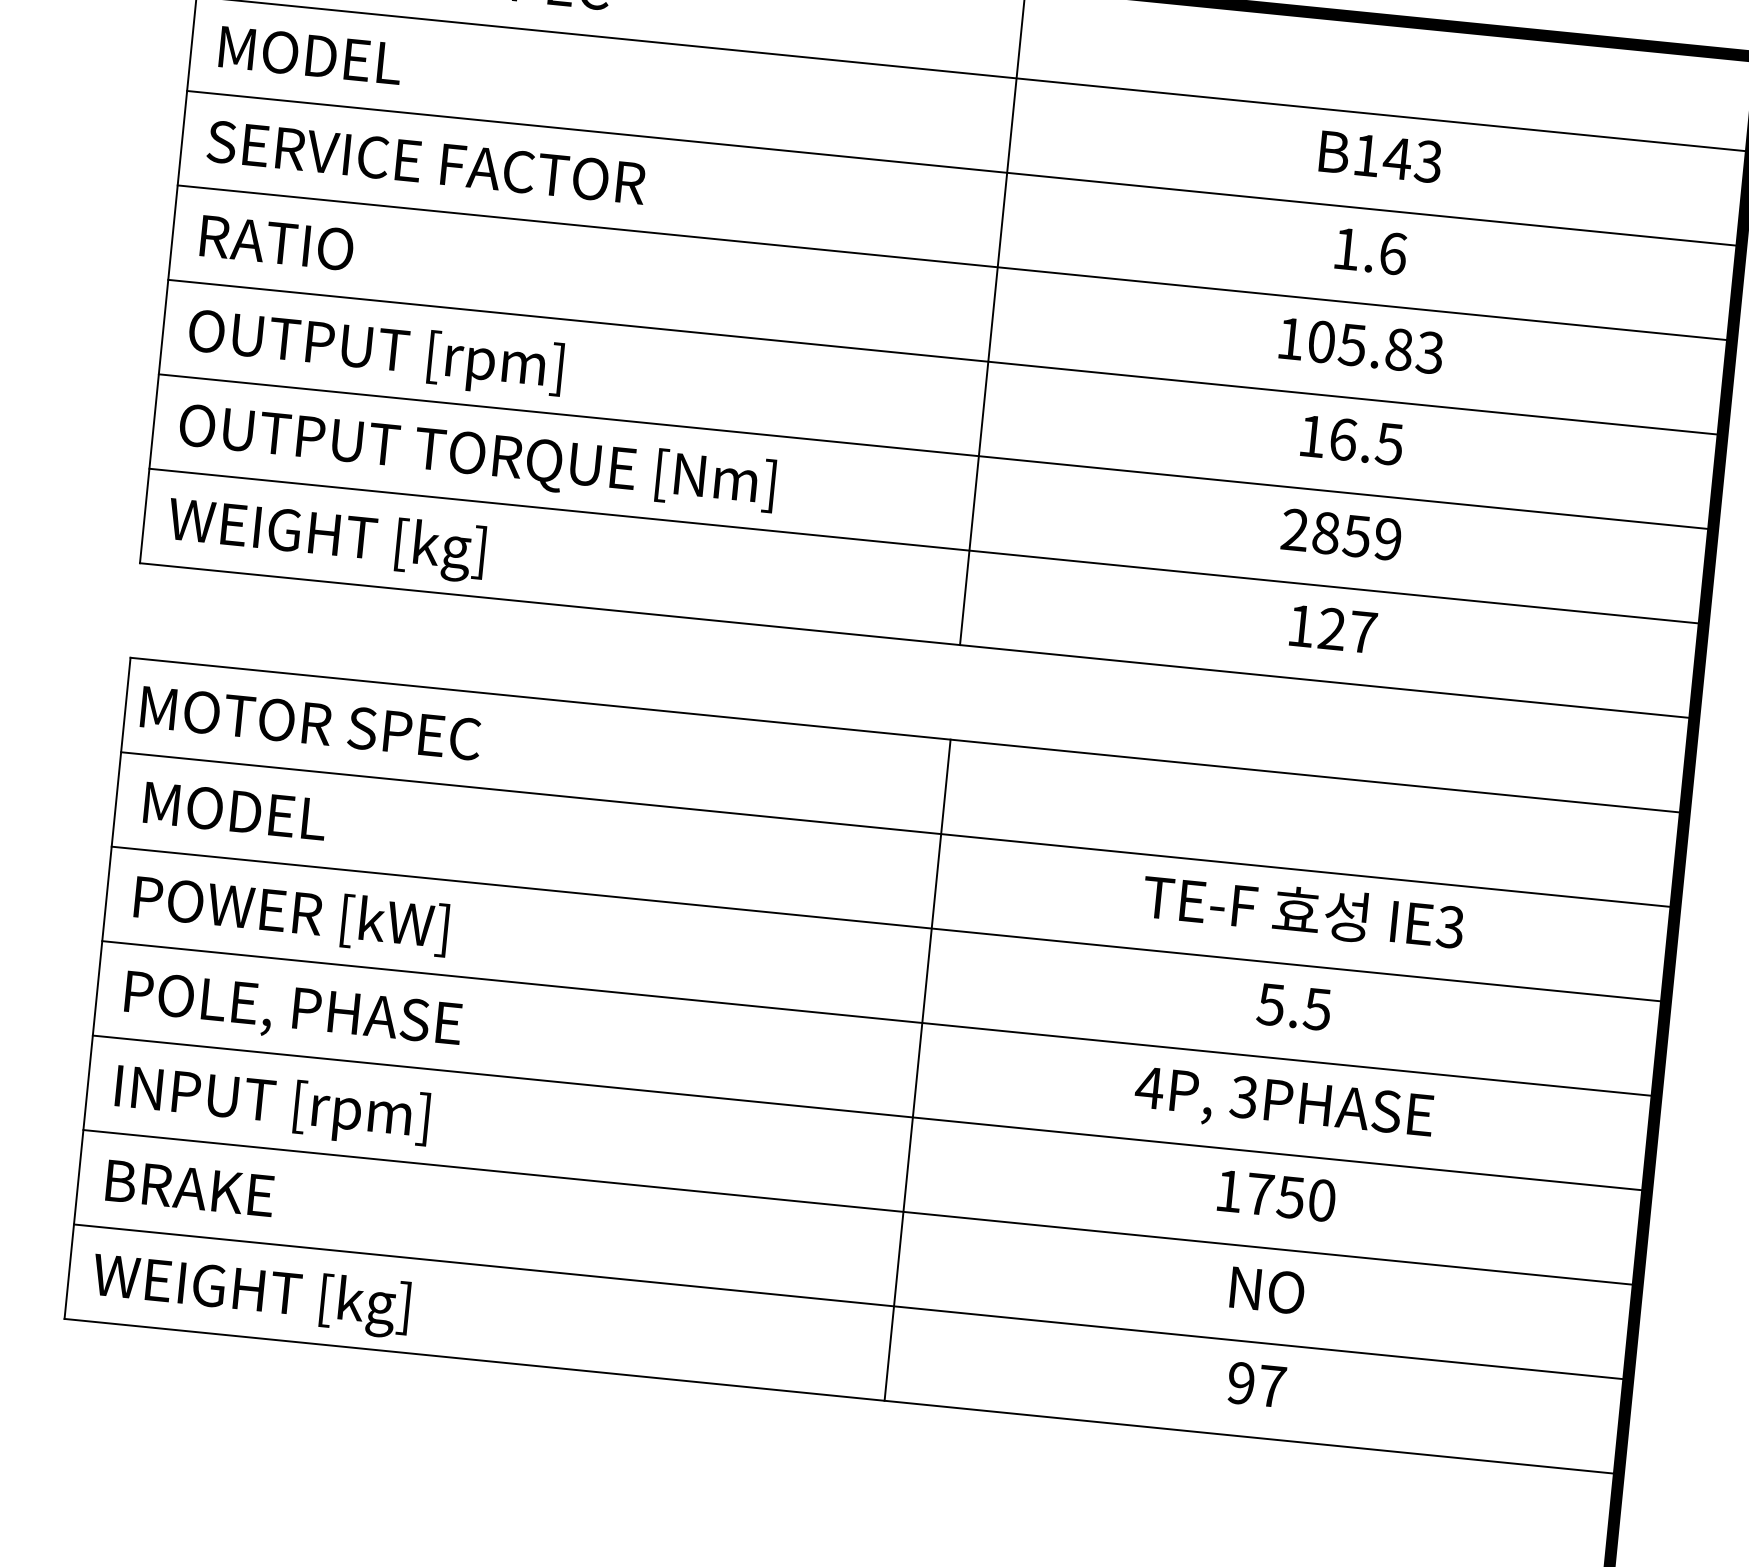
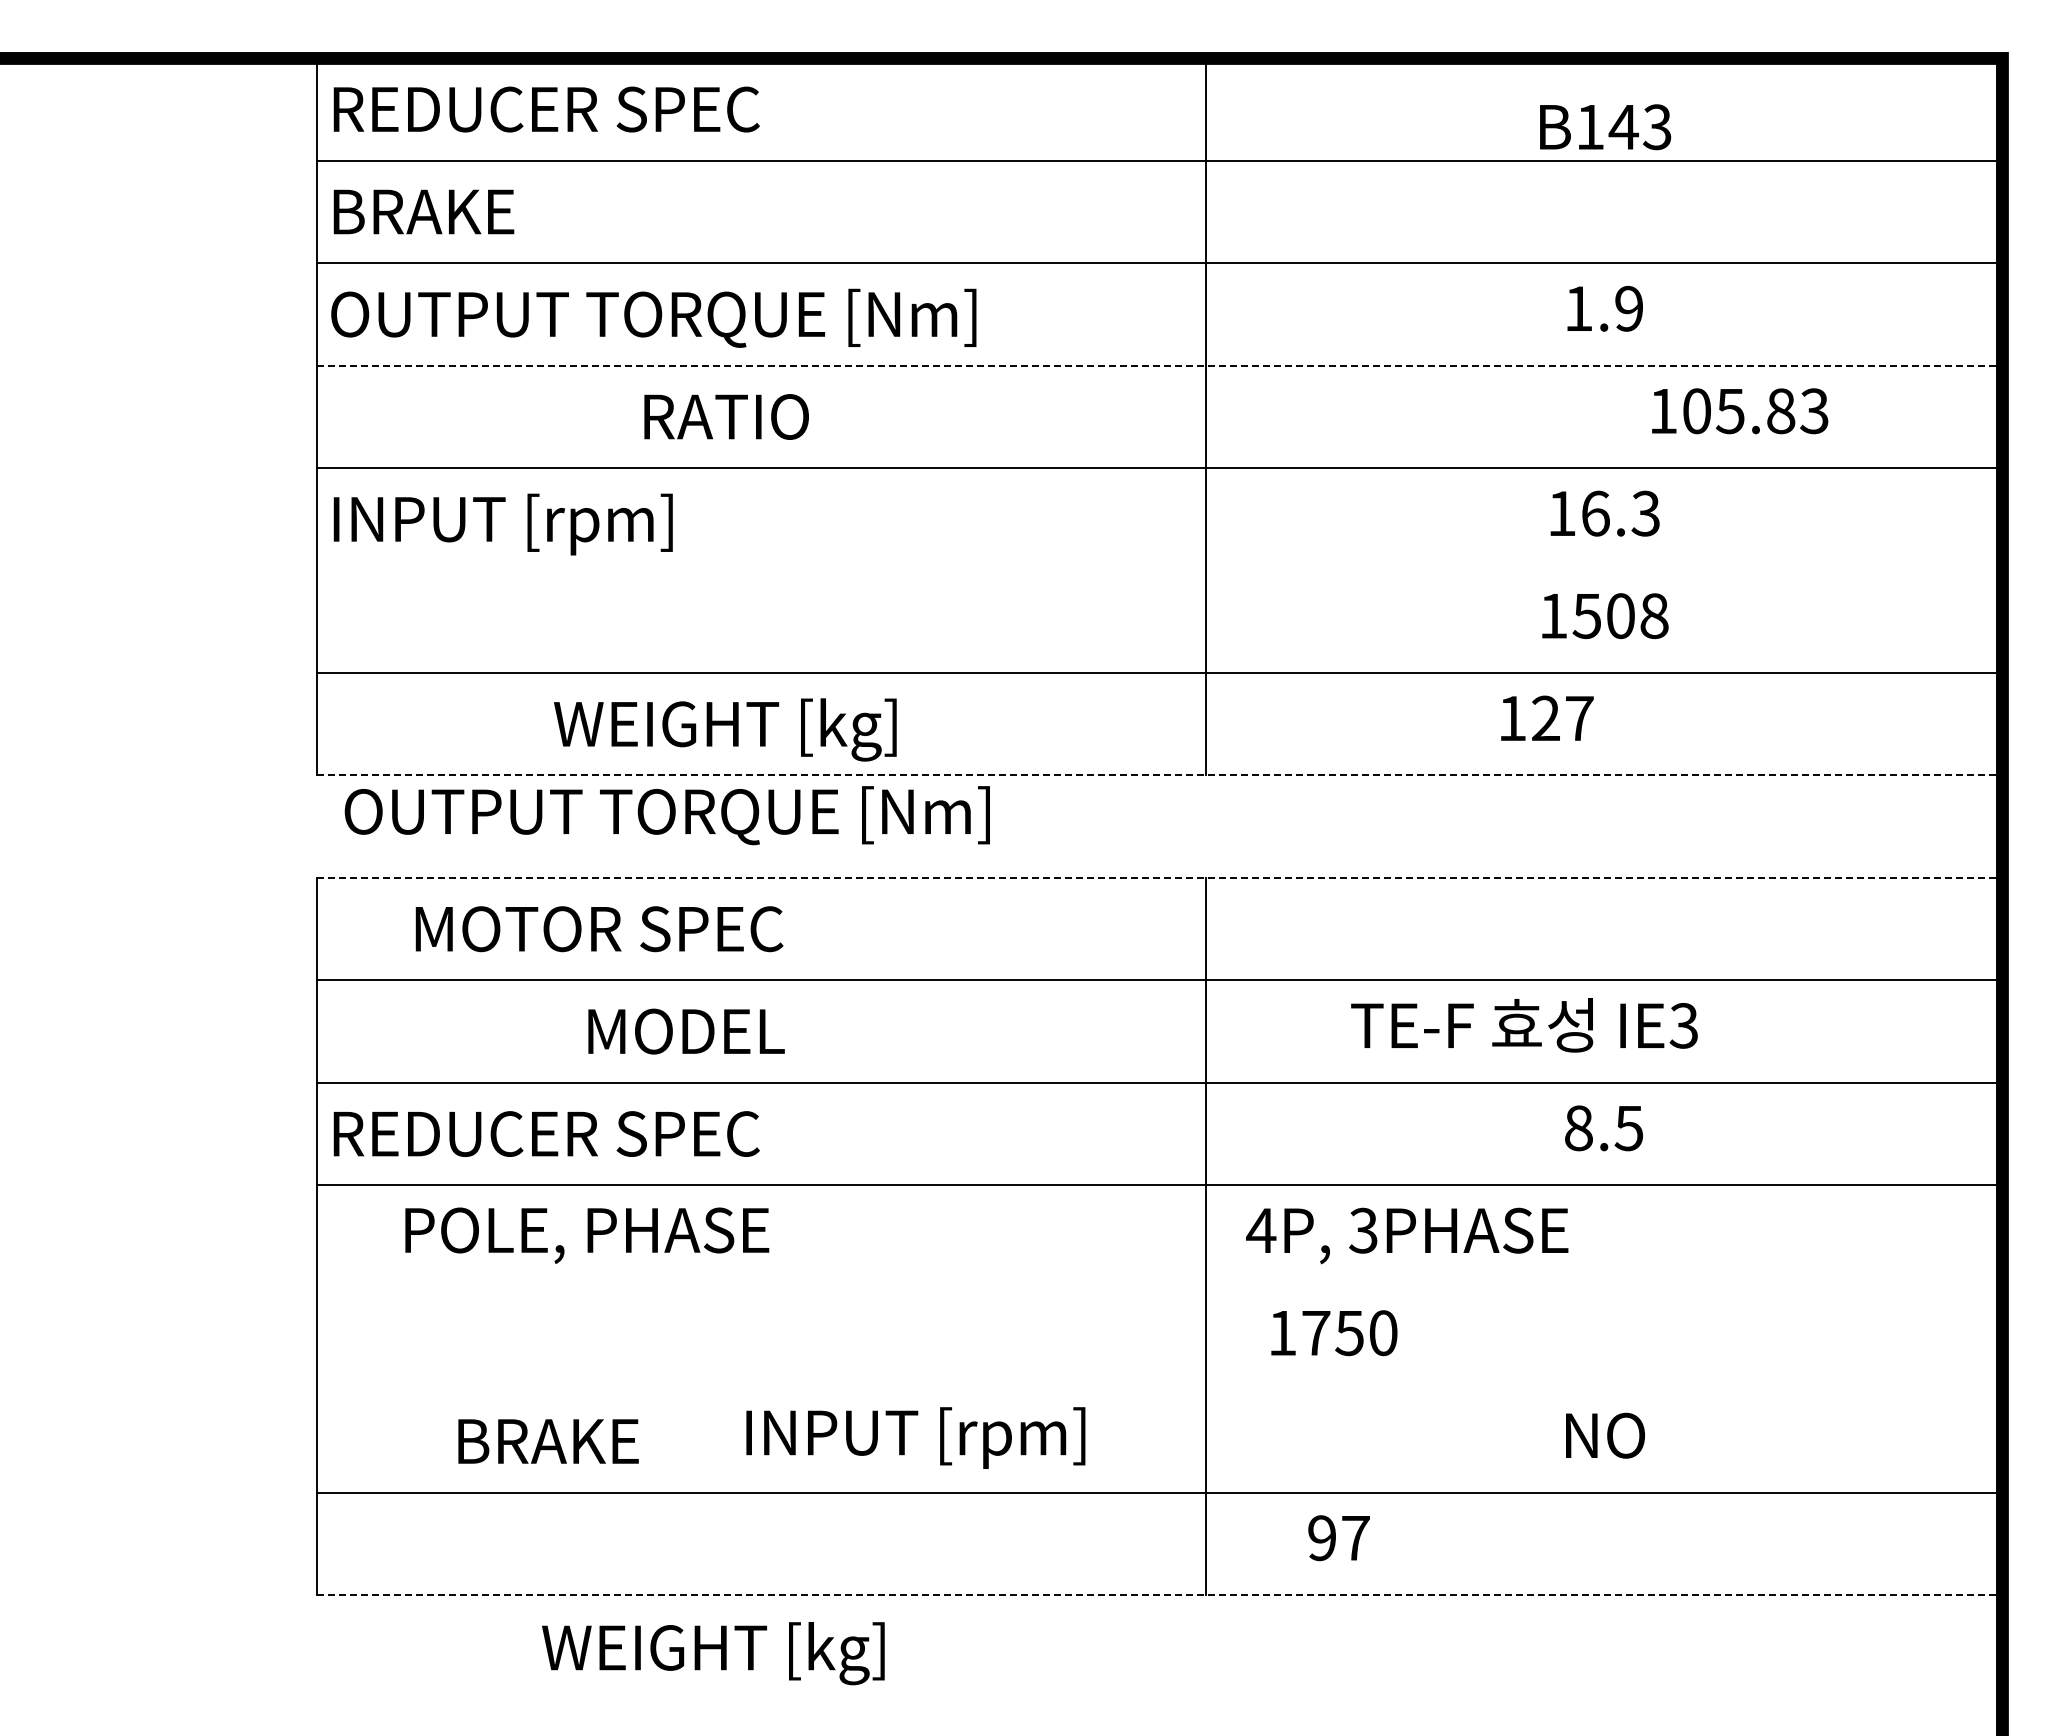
text: (304, 54) -> (438, 211), MODEL -> BRAKE
text: (1380, 157) -> (1605, 127), moved
text: (492, 171) -> (653, 317), SERVICE FACTOR -> OUTPUT TORQUE [Nm]
text: (277, 242) -> (726, 416), moved
text: (1393, 253) -> (1629, 308), 1.6 -> 1.9
line: (954, 262) -> (1159, 365), solid -> dashed
text: (1361, 346) -> (1740, 411), moved
text: (370, 352) -> (541, 524), OUTPUT [rpm] -> INPUT [rpm]
text: (1389, 443) -> (1645, 513), 16.5 -> 16.3
line: (935, 451) -> (1159, 570), removed
text: (476, 457) -> (666, 815), moved
text: (1341, 535) -> (1603, 616), 2859 -> 1508
text: (326, 539) -> (725, 729), moved
text: (1333, 628) -> (1547, 717), moved
line: (917, 640) -> (1159, 775), solid -> dashed
text: (310, 723) -> (599, 929), moved
line: (907, 735) -> (1159, 878), solid -> dashed
text: (235, 811) -> (686, 1031), moved
text: (1303, 912) -> (1524, 1025), moved
text: (318, 918) -> (546, 1137), POWER [kW] -> REDUCER SPEC
text: (1270, 1004) -> (1578, 1128), 5.5 -> 8.5
text: (293, 1012) -> (587, 1235), moved
text: (271, 1105) -> (915, 1437), moved
text: (1284, 1105) -> (1407, 1235), moved
line: (869, 1112) -> (1159, 1287), removed
text: (190, 1188) -> (548, 1441), moved
text: (1276, 1196) -> (1334, 1333), moved
line: (860, 1207) -> (1159, 1390), removed
text: (251, 1295) -> (713, 1653), moved
text: (1256, 1385) -> (1338, 1538), moved
line: (841, 1396) -> (1159, 1595), solid -> dashed

